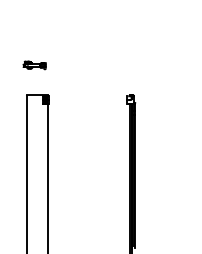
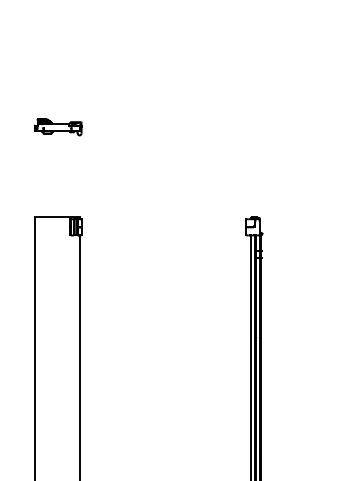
part: (34, 65) -> (57, 127), moved

